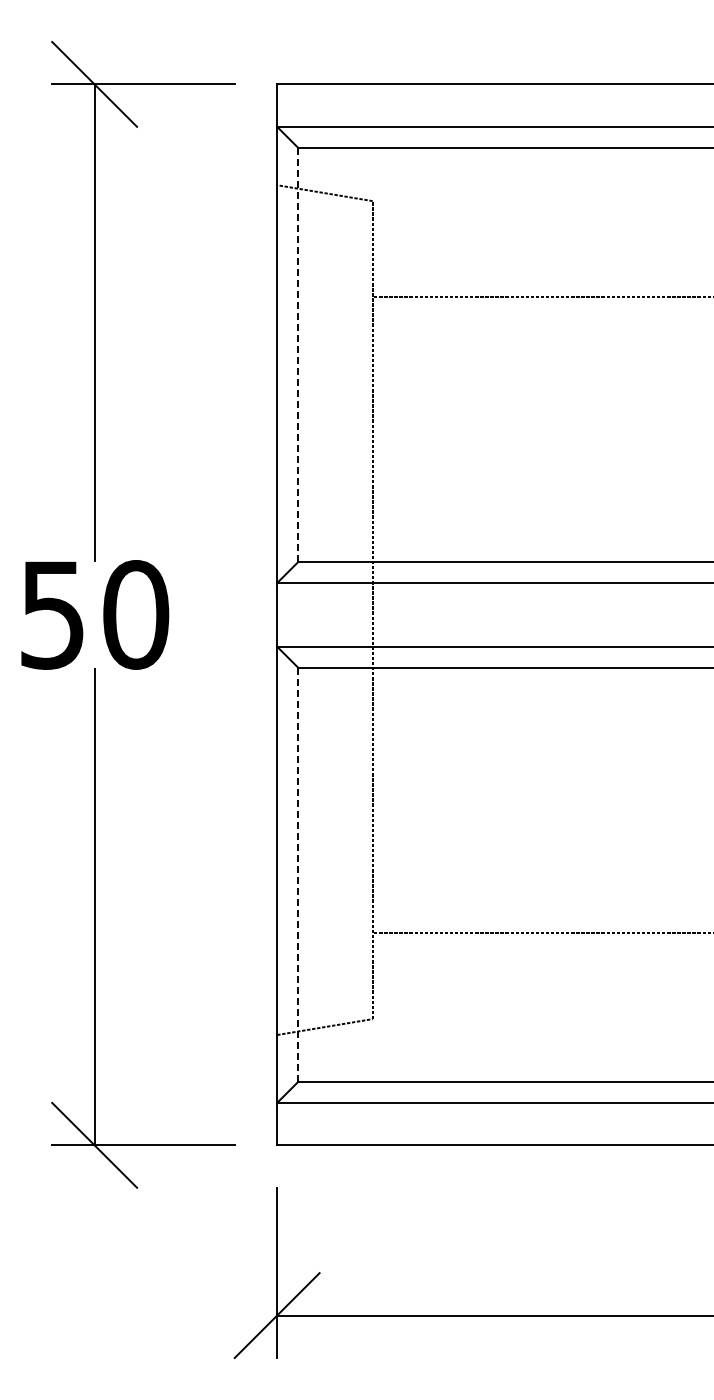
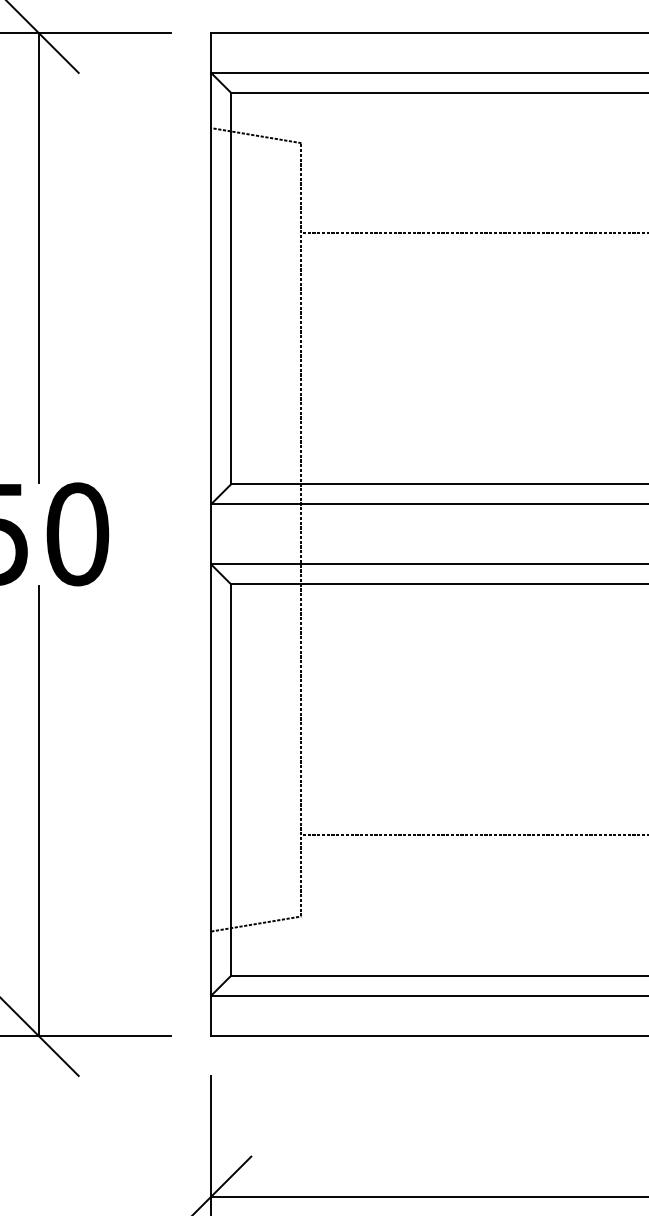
line: (298, 354) -> (231, 288), dashed -> solid
line: (298, 874) -> (231, 779), dashed -> solid

